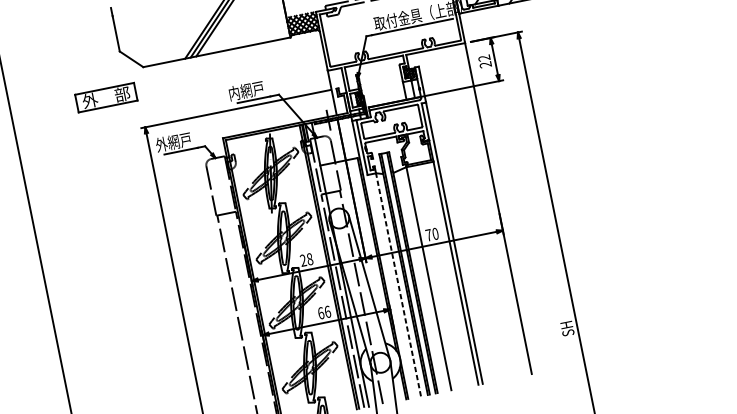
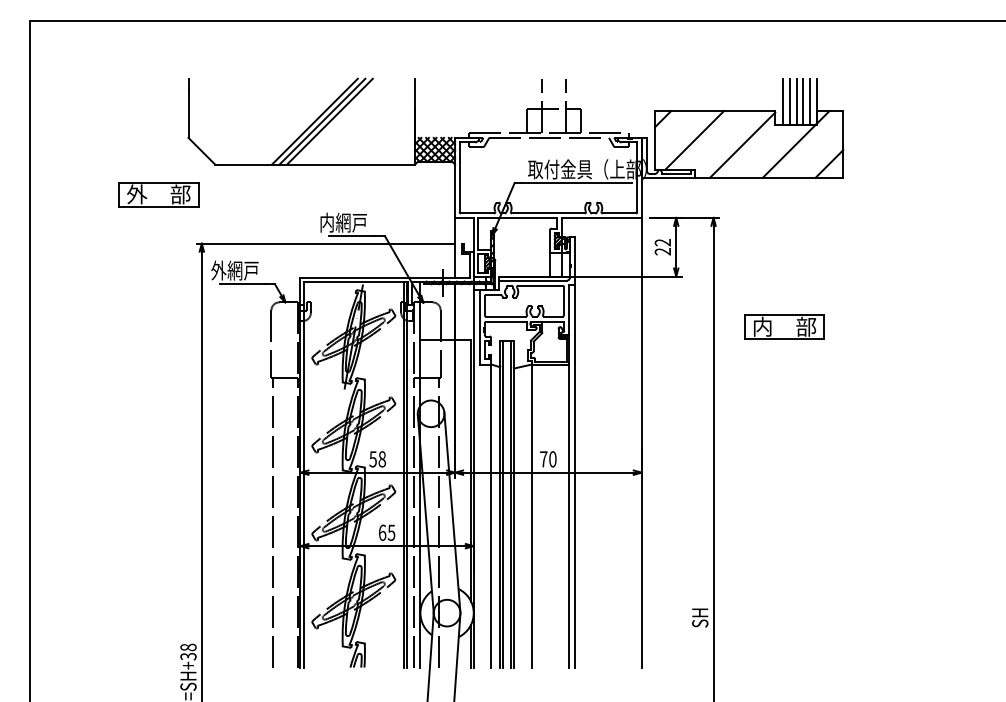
part: (586, 101) -> (784, 326), added
text: (302, 260) -> (372, 459), 28 -> 58
line: (398, 284) -> (491, 515), dashed -> solid
text: (327, 311) -> (391, 532), 66 -> 65

